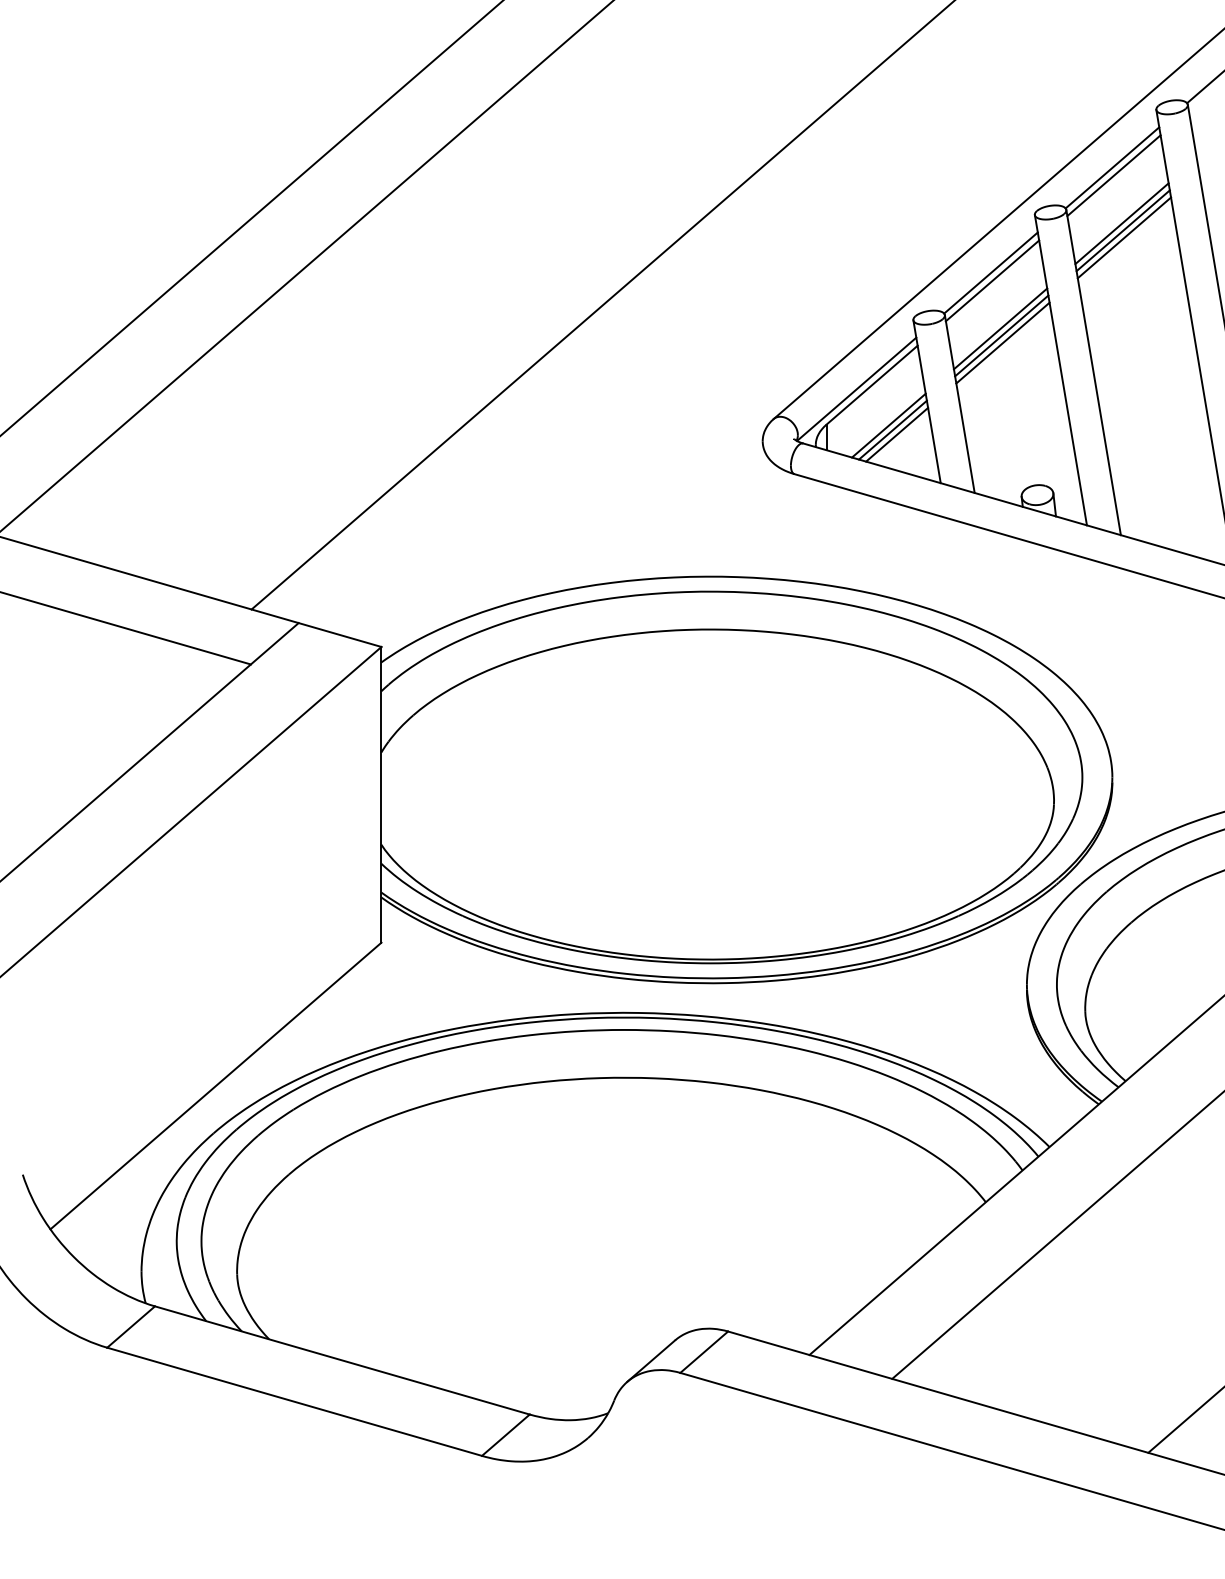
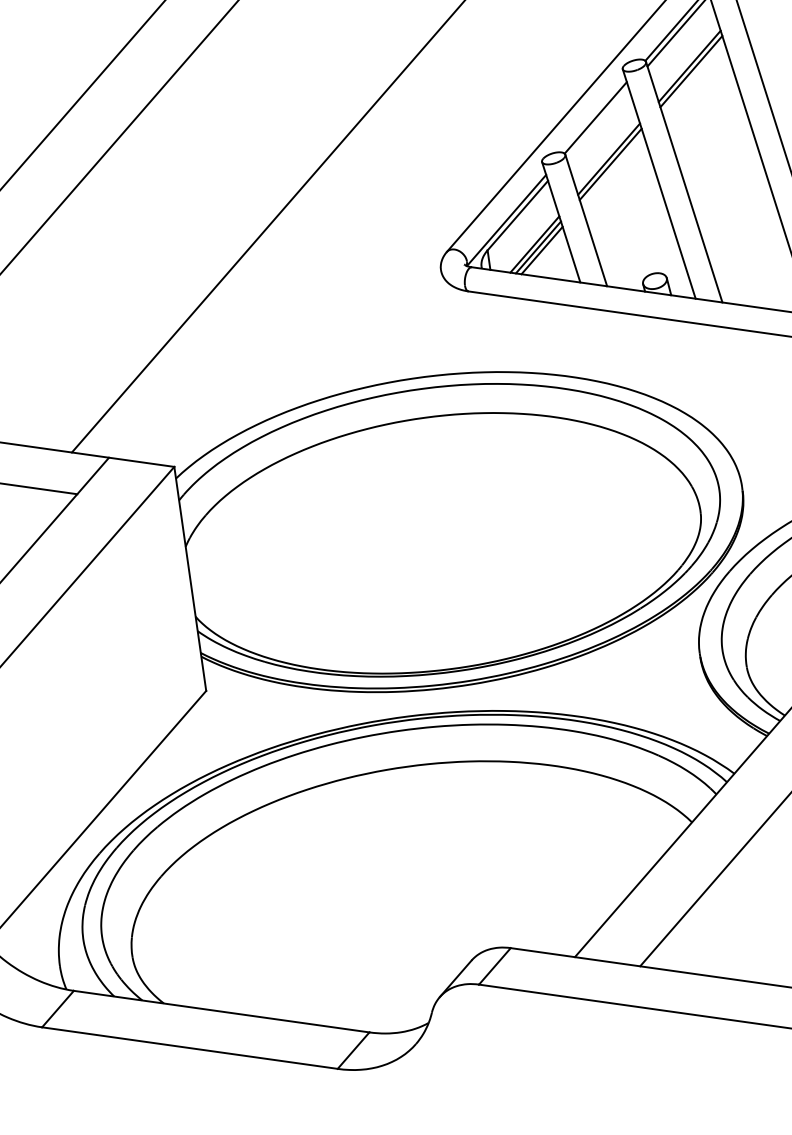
line: (1124, 237) -> (693, 76), removed
line: (992, 280) -> (597, 123), removed
line: (1002, 342) -> (611, 169), removed

